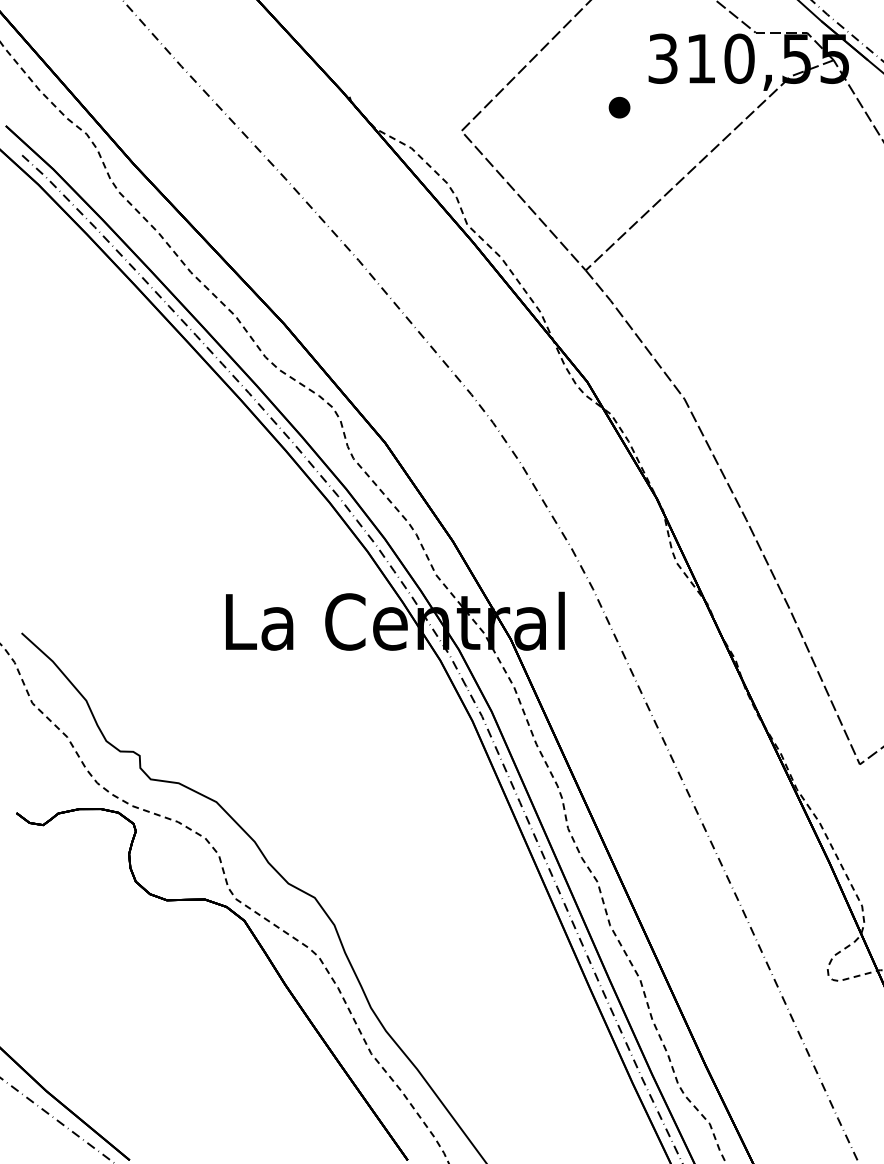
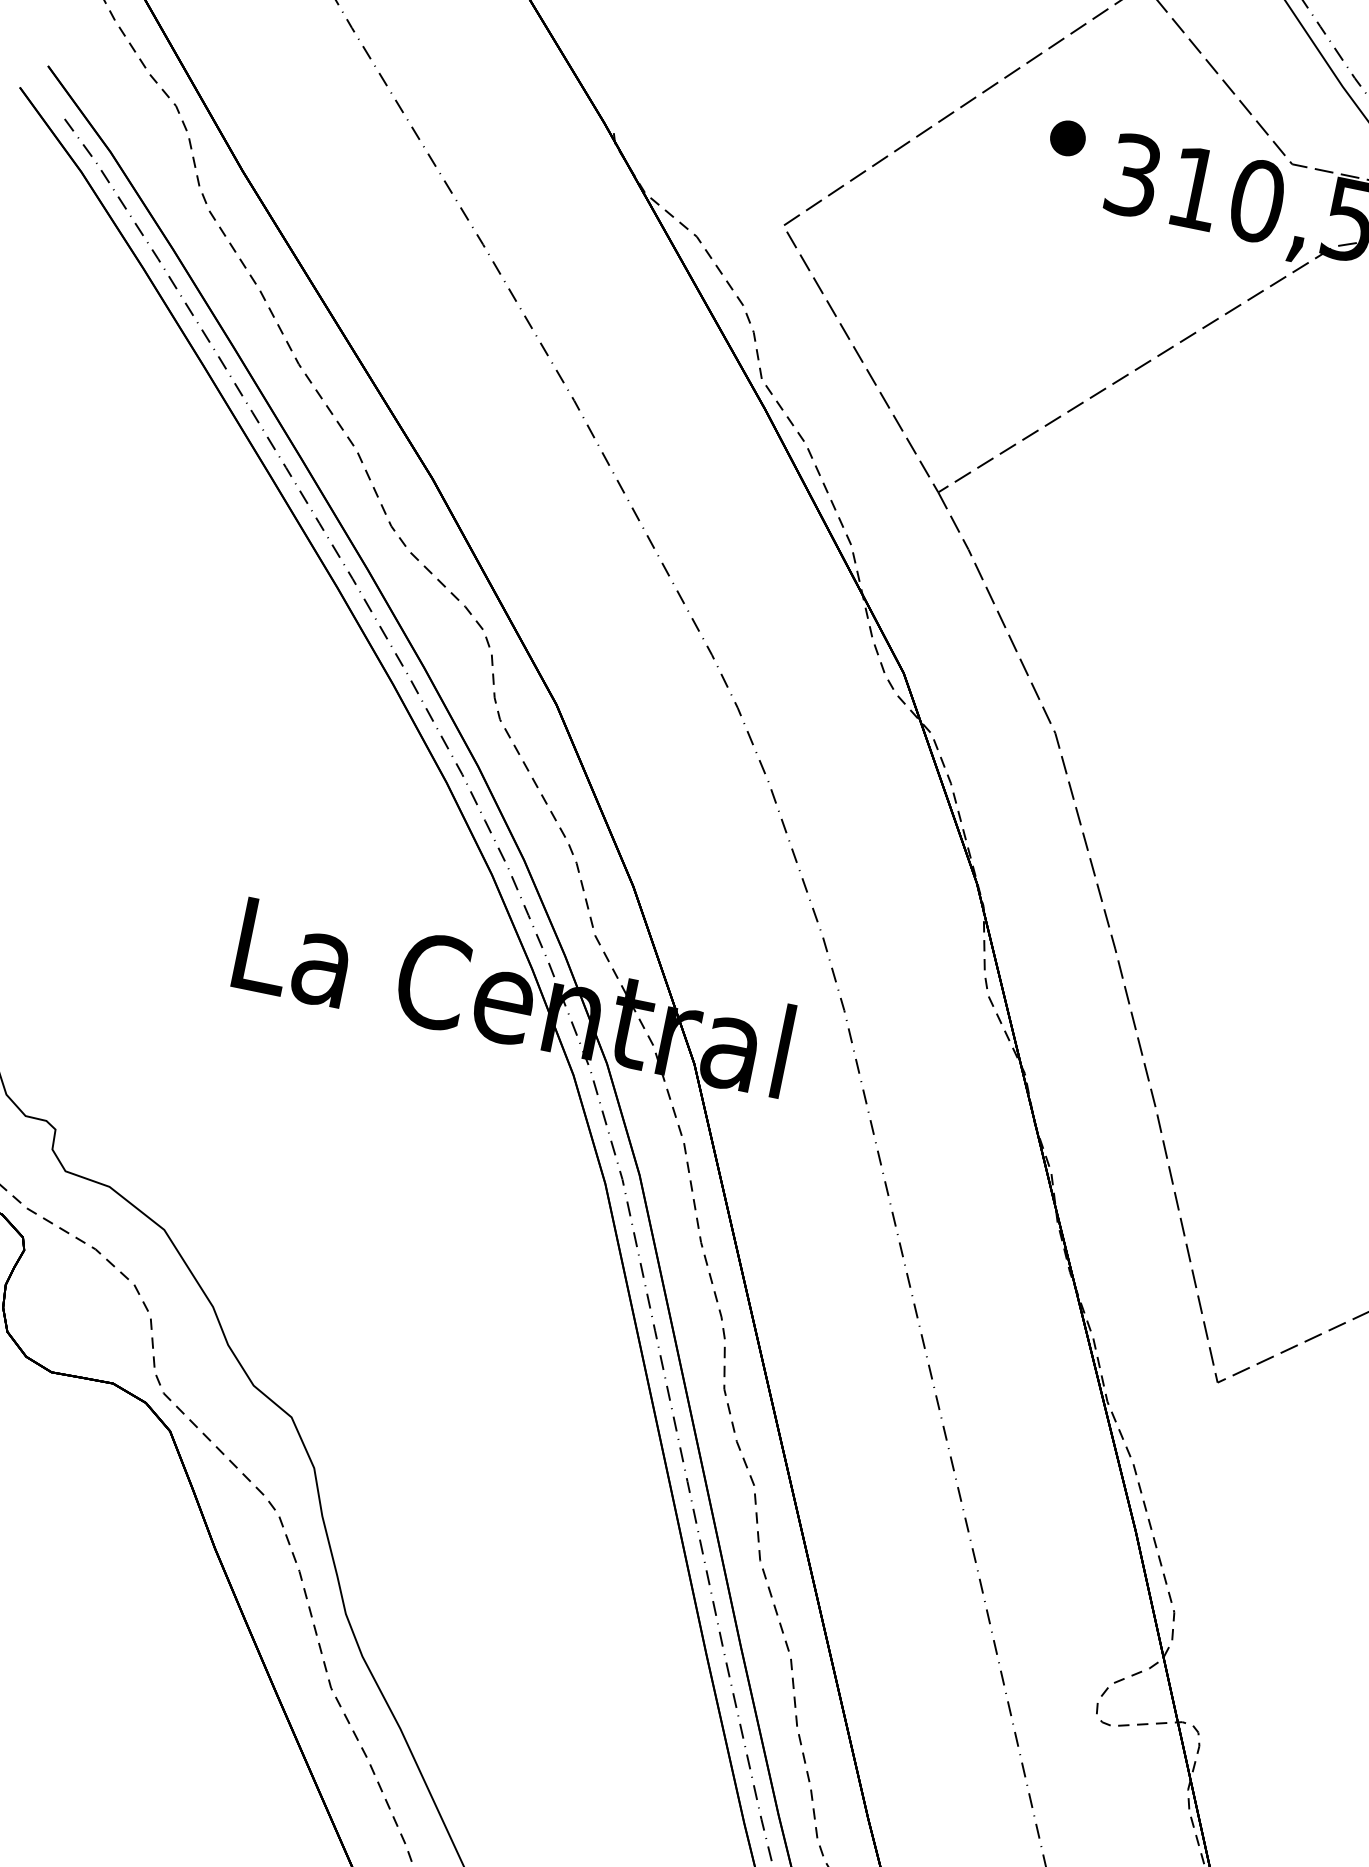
part: (619, 107) -> (1067, 138), moved

